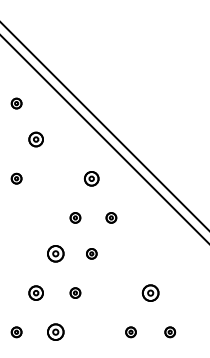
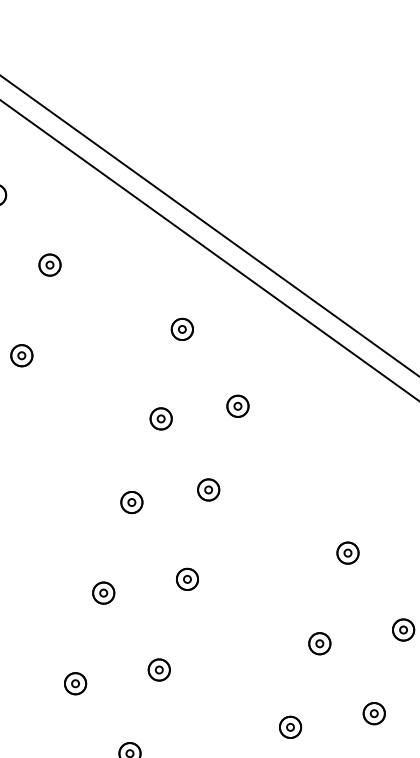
part: (36, 139) -> (50, 264), size x0.71
part: (91, 178) -> (181, 329), size x0.71
part: (55, 253) -> (130, 501), size x0.62
part: (36, 292) -> (104, 591), size x0.71
part: (150, 292) -> (347, 551), size x0.62
part: (55, 332) -> (158, 670), size x0.62

